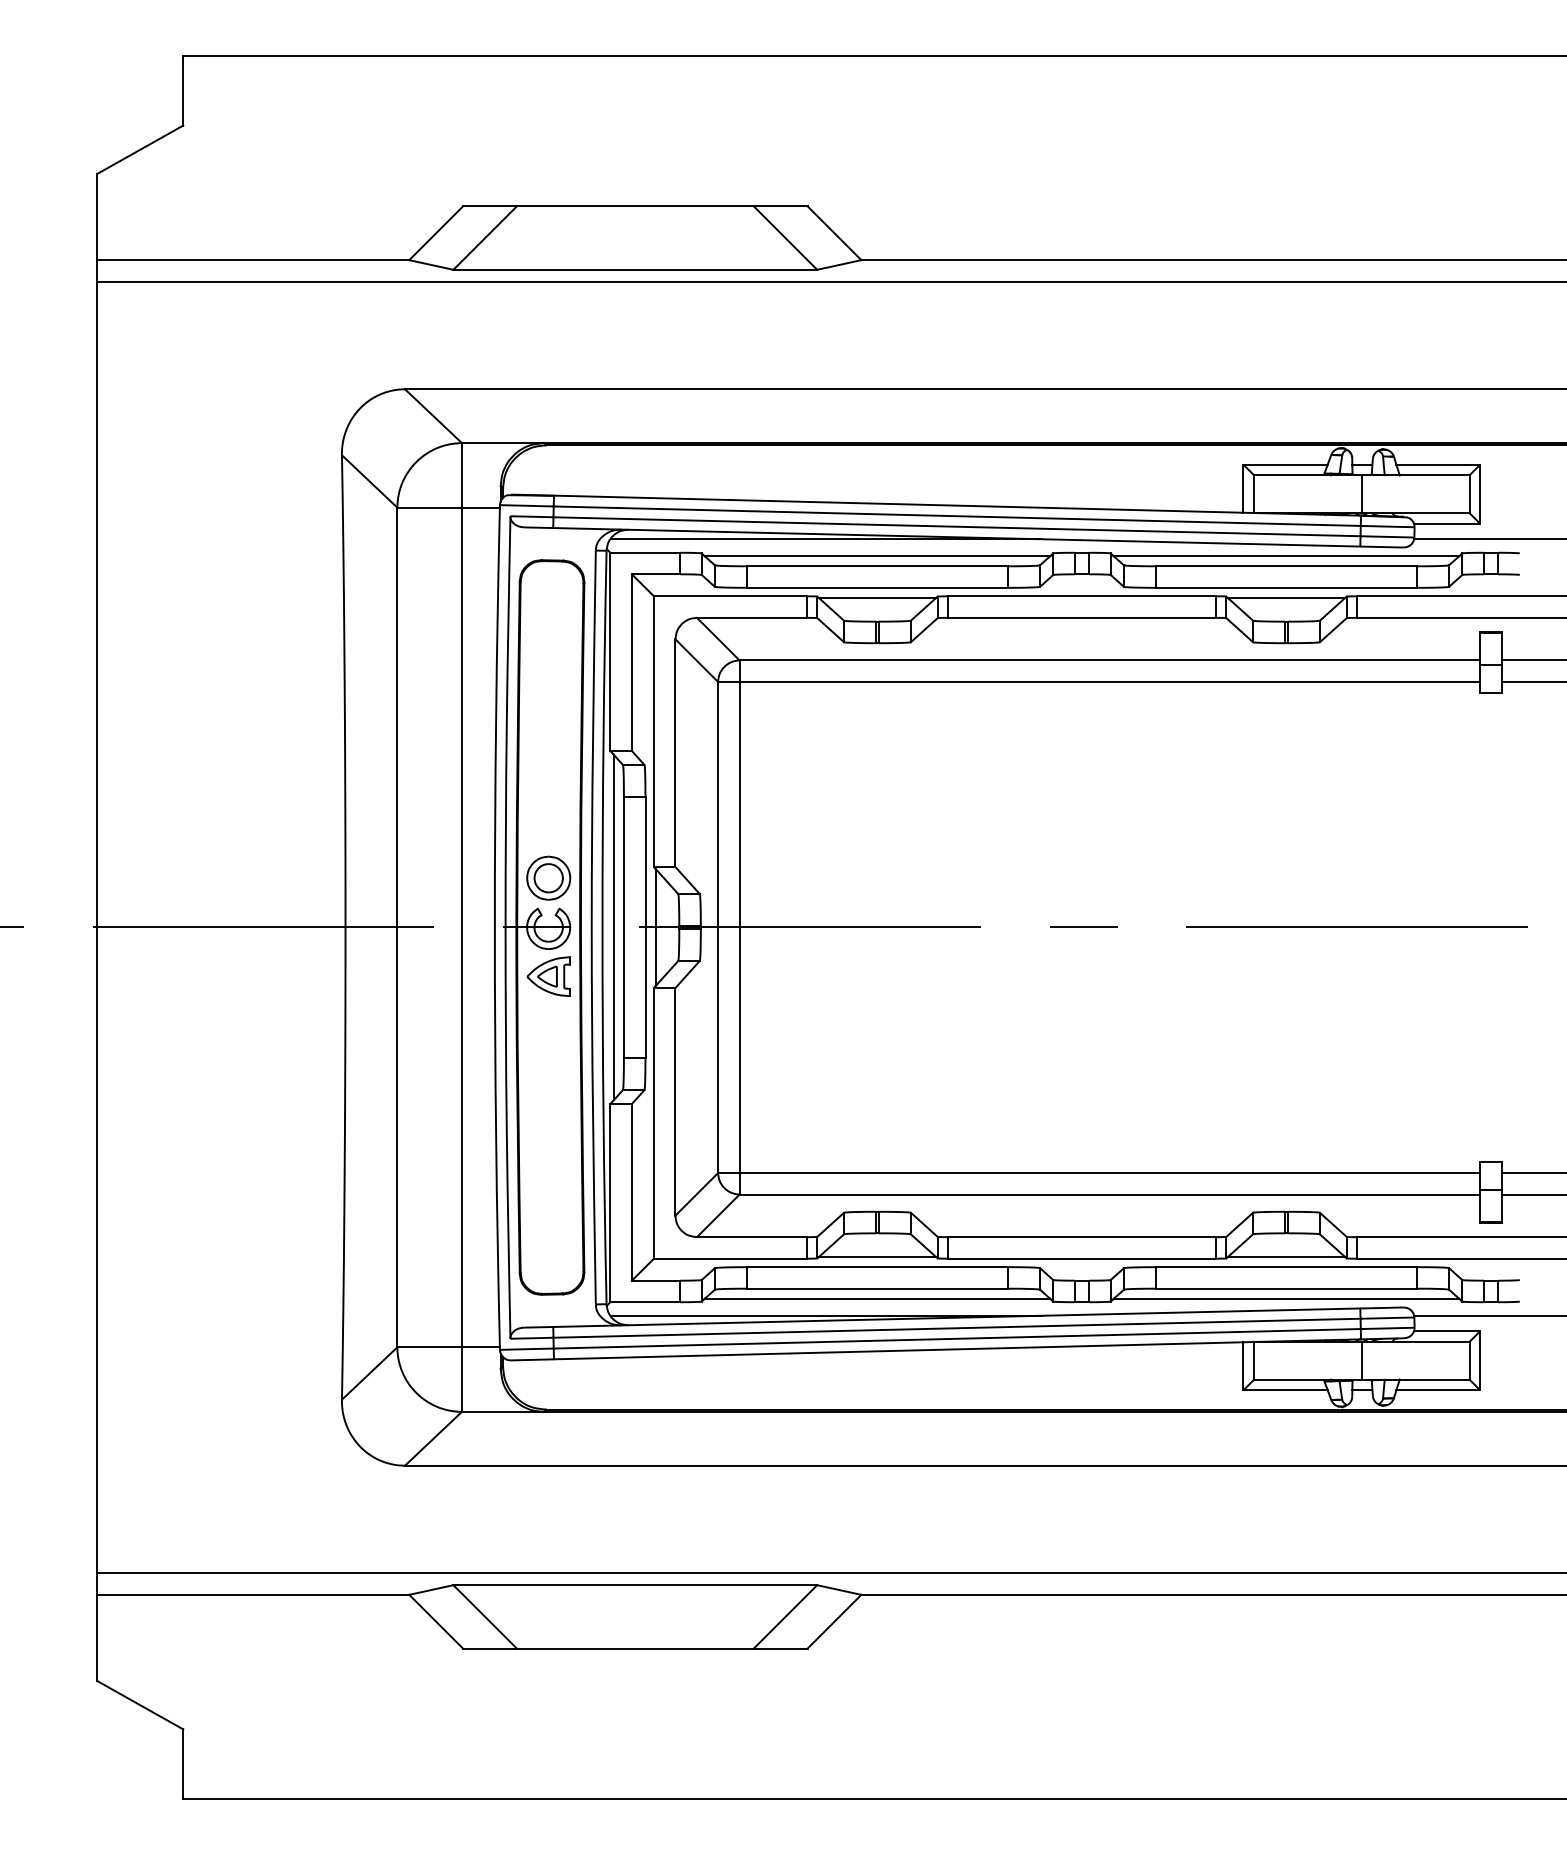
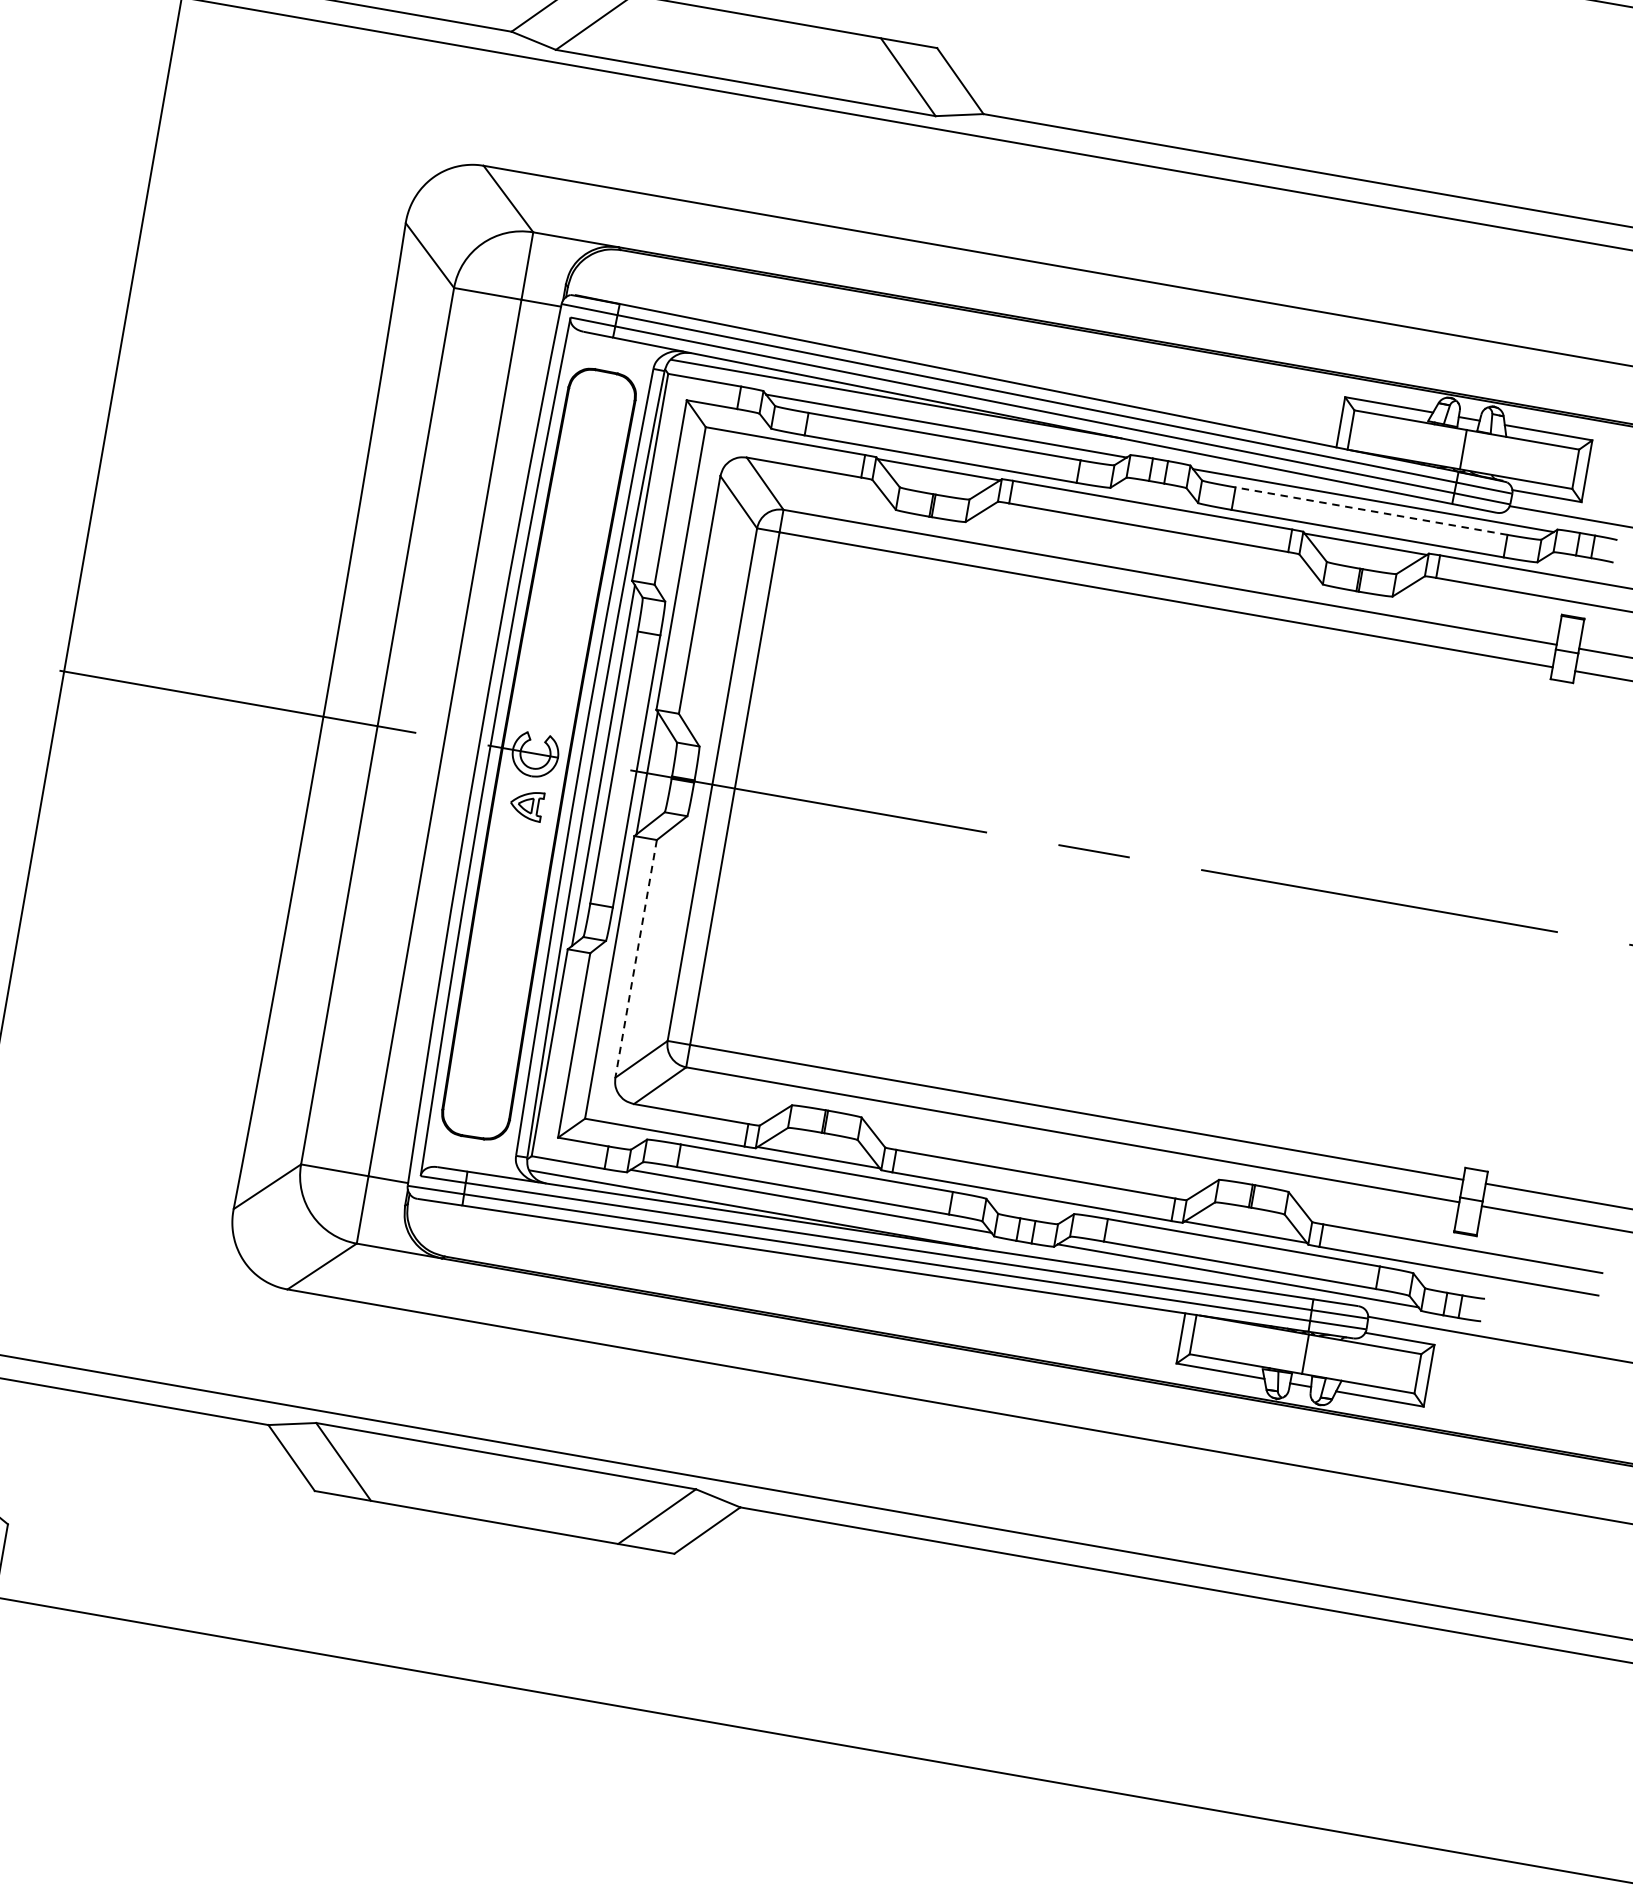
line: (1286, 566) -> (1371, 511), solid -> dashed
part: (548, 877) -> (544, 701), removed
part: (548, 976) -> (526, 804), size x0.7
line: (675, 1101) -> (636, 958), solid -> dashed

